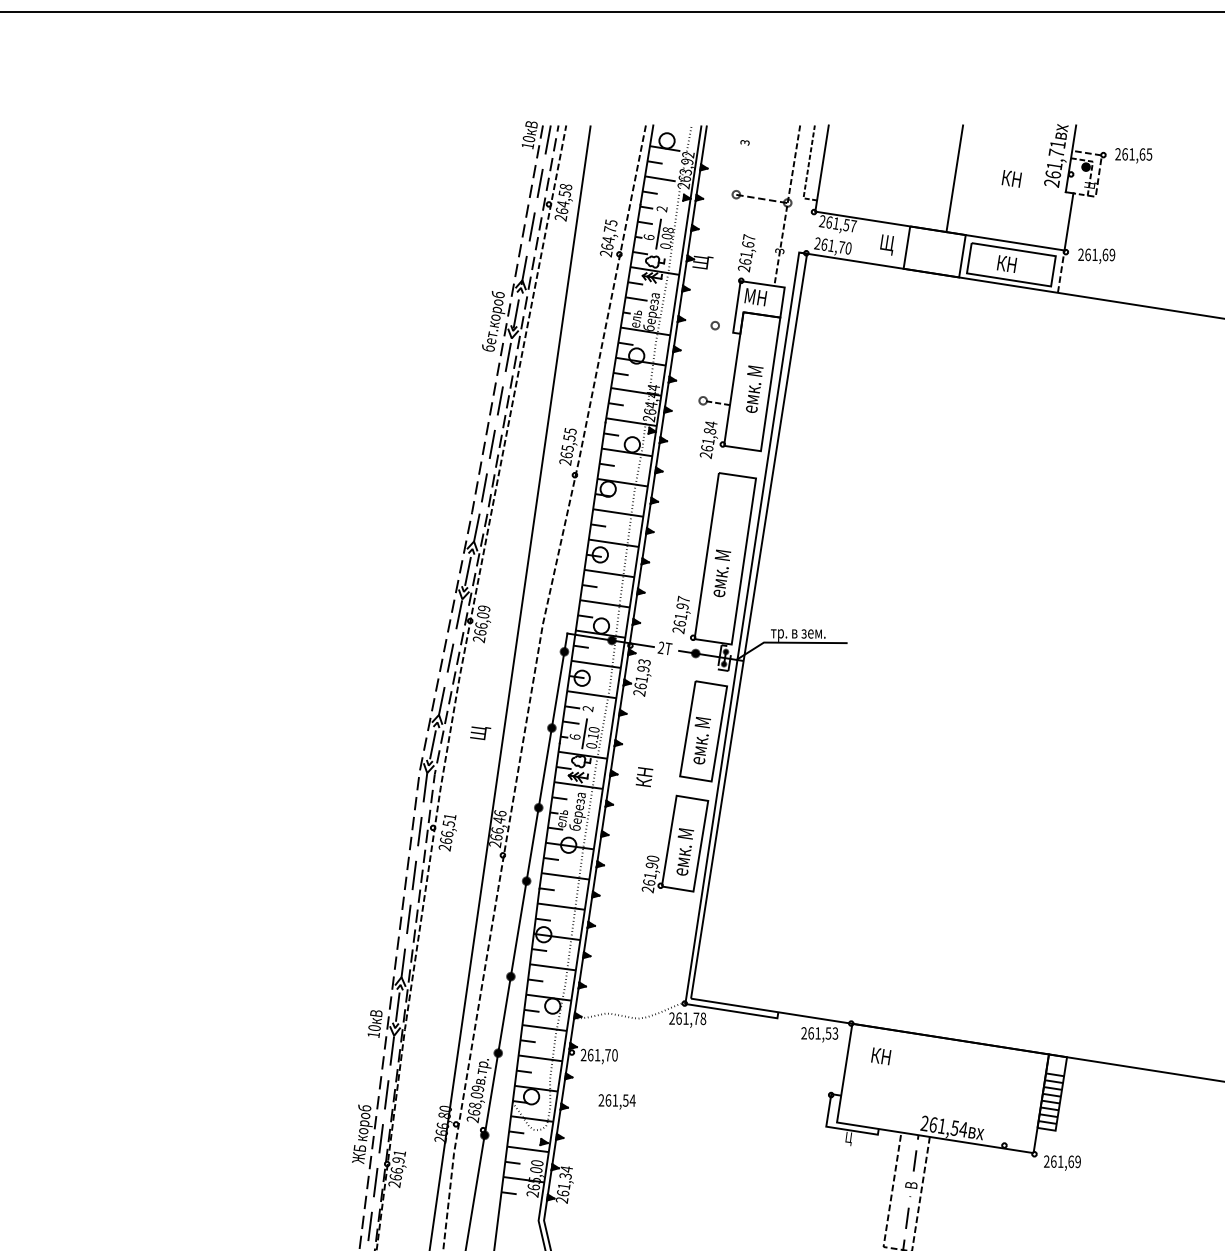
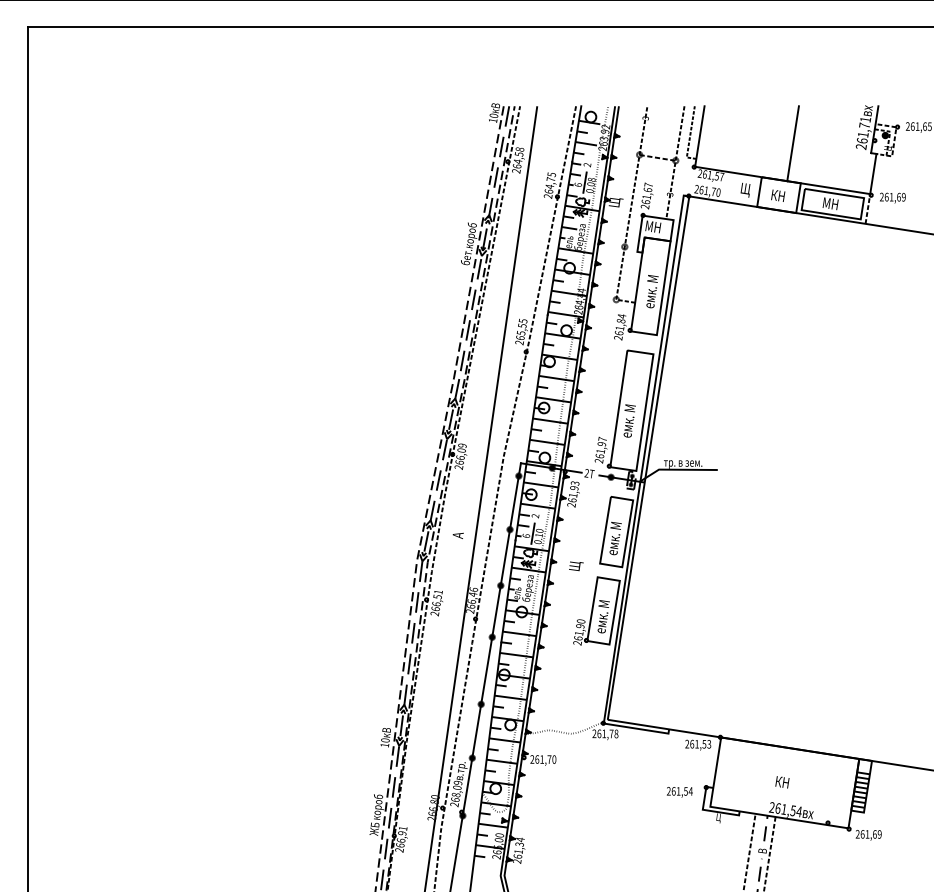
text: (1012, 178) -> (778, 195), moved
line: (724, 262) -> (631, 202), added
text: (1007, 263) -> (830, 203), КН -> МН
text: (479, 733) -> (459, 533), Щ -> А
text: (646, 776) -> (576, 563), КН -> Щ
text: (881, 1056) -> (782, 782), moved
text: (616, 1102) -> (679, 792), moved

